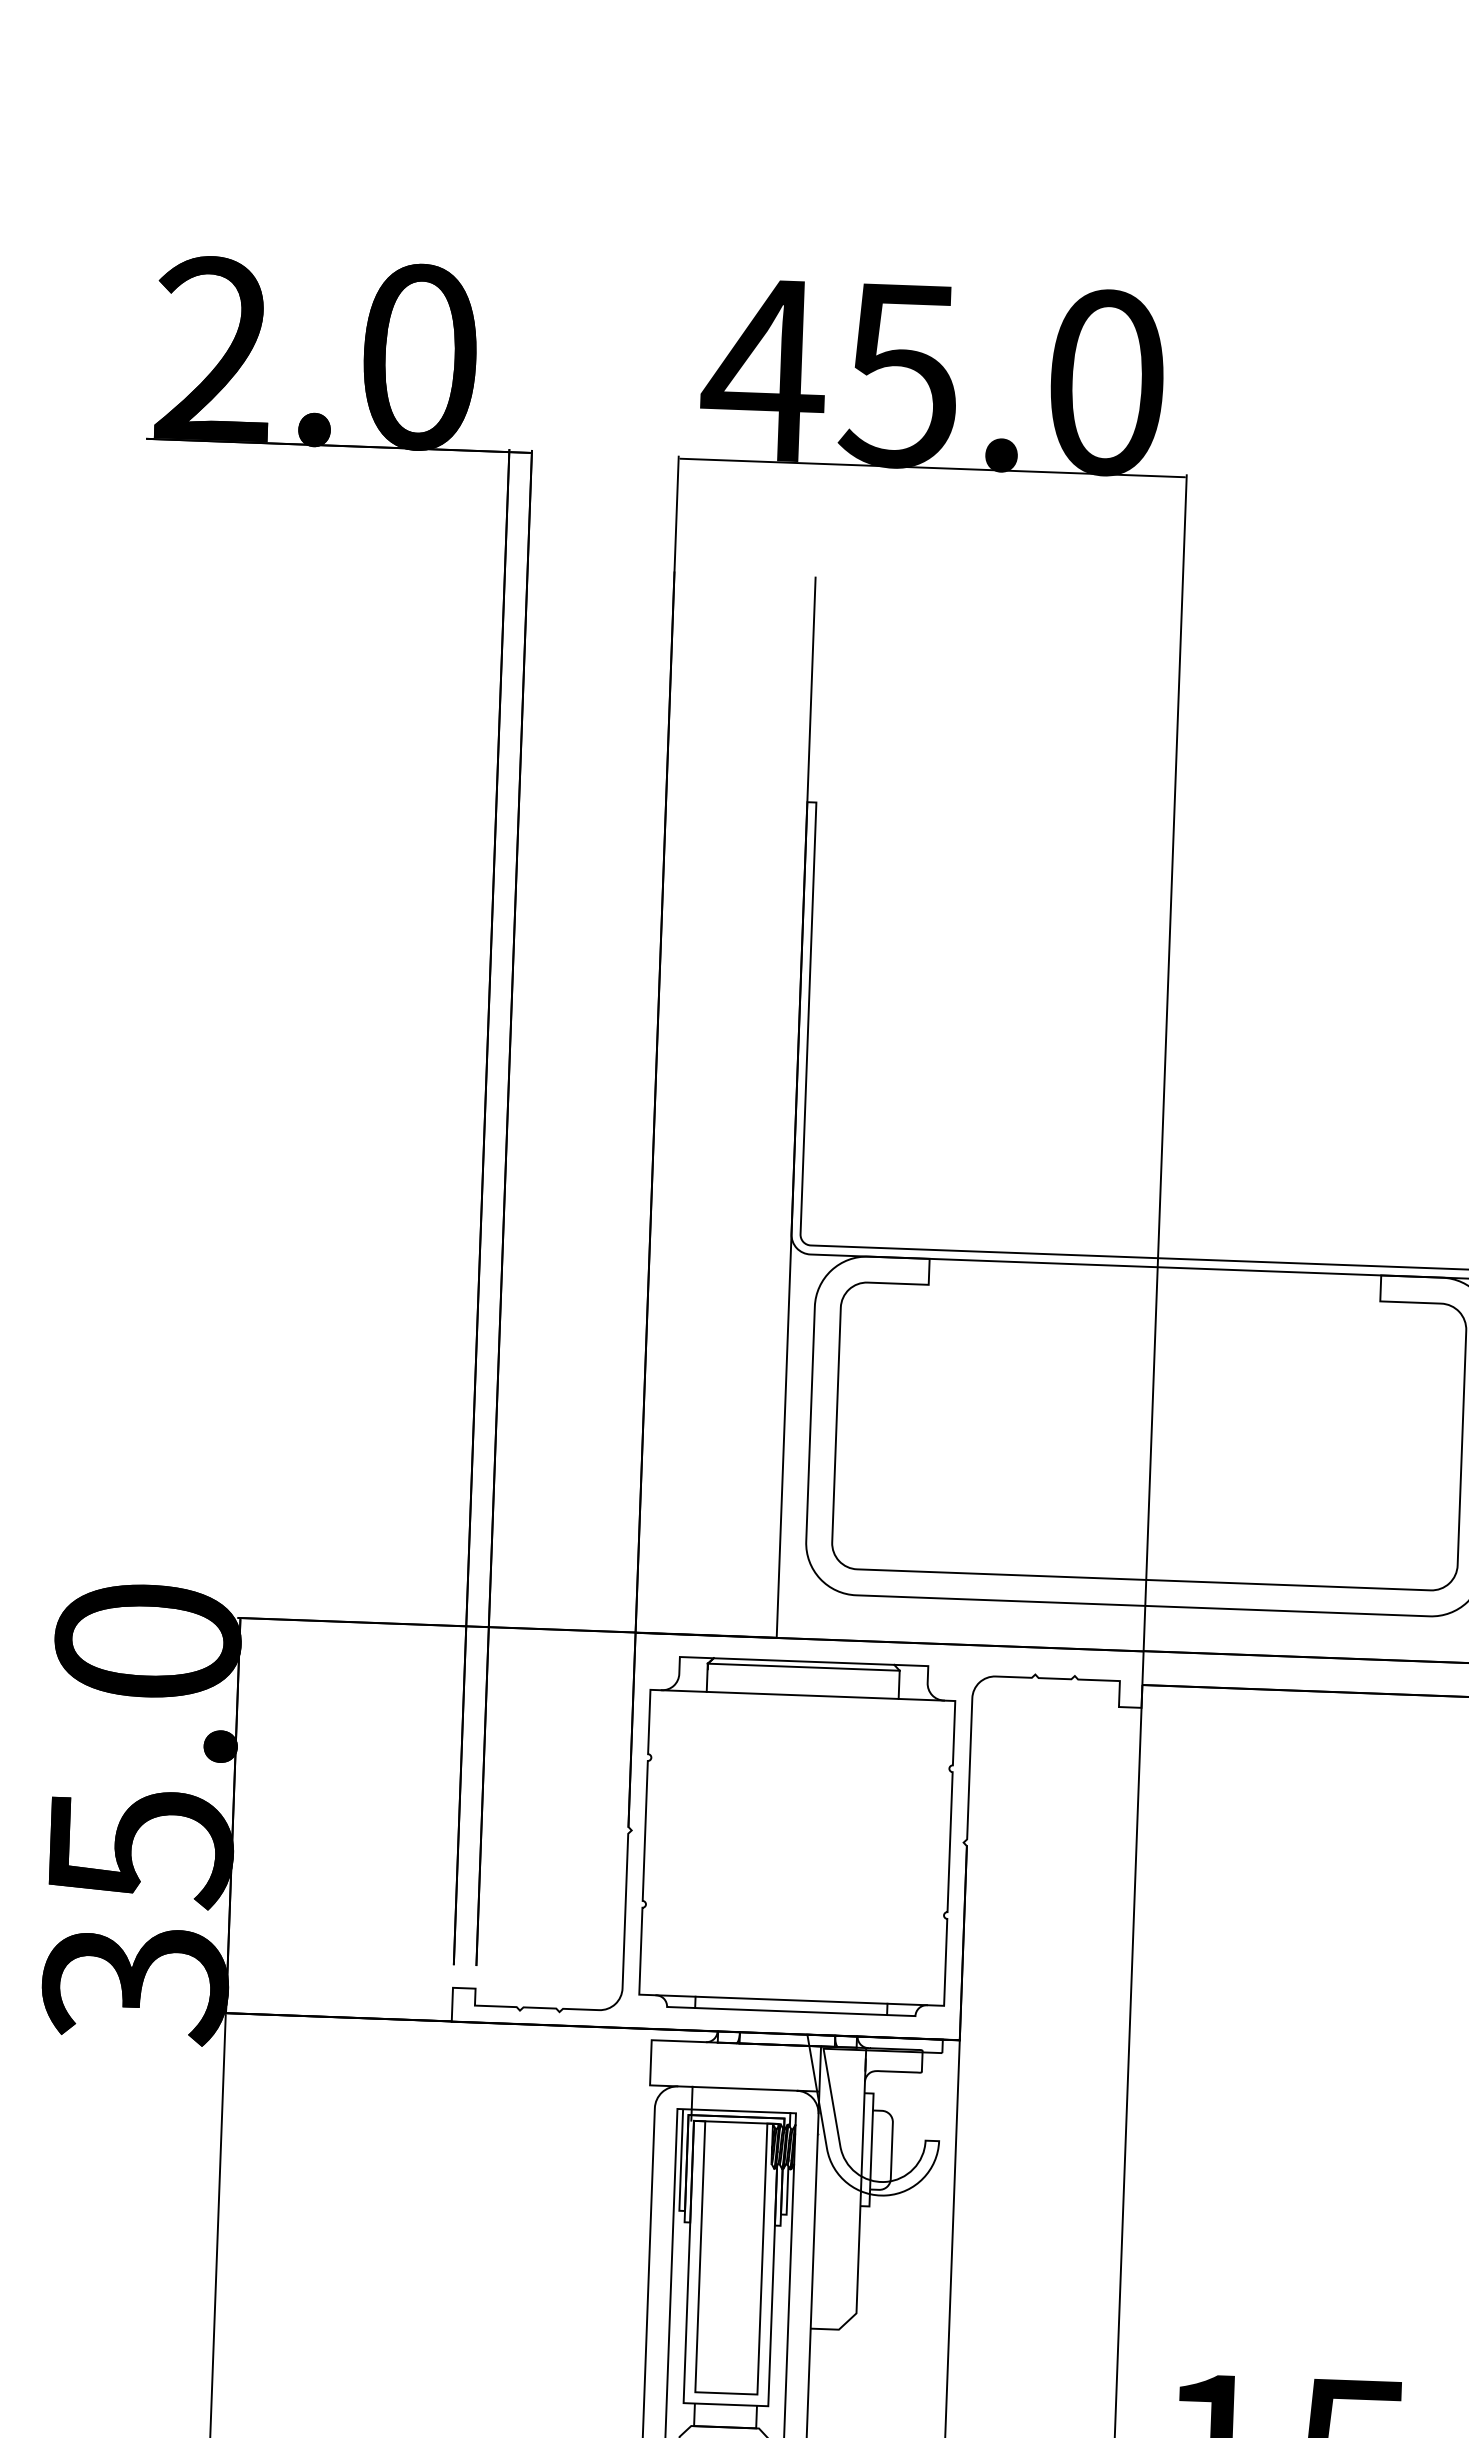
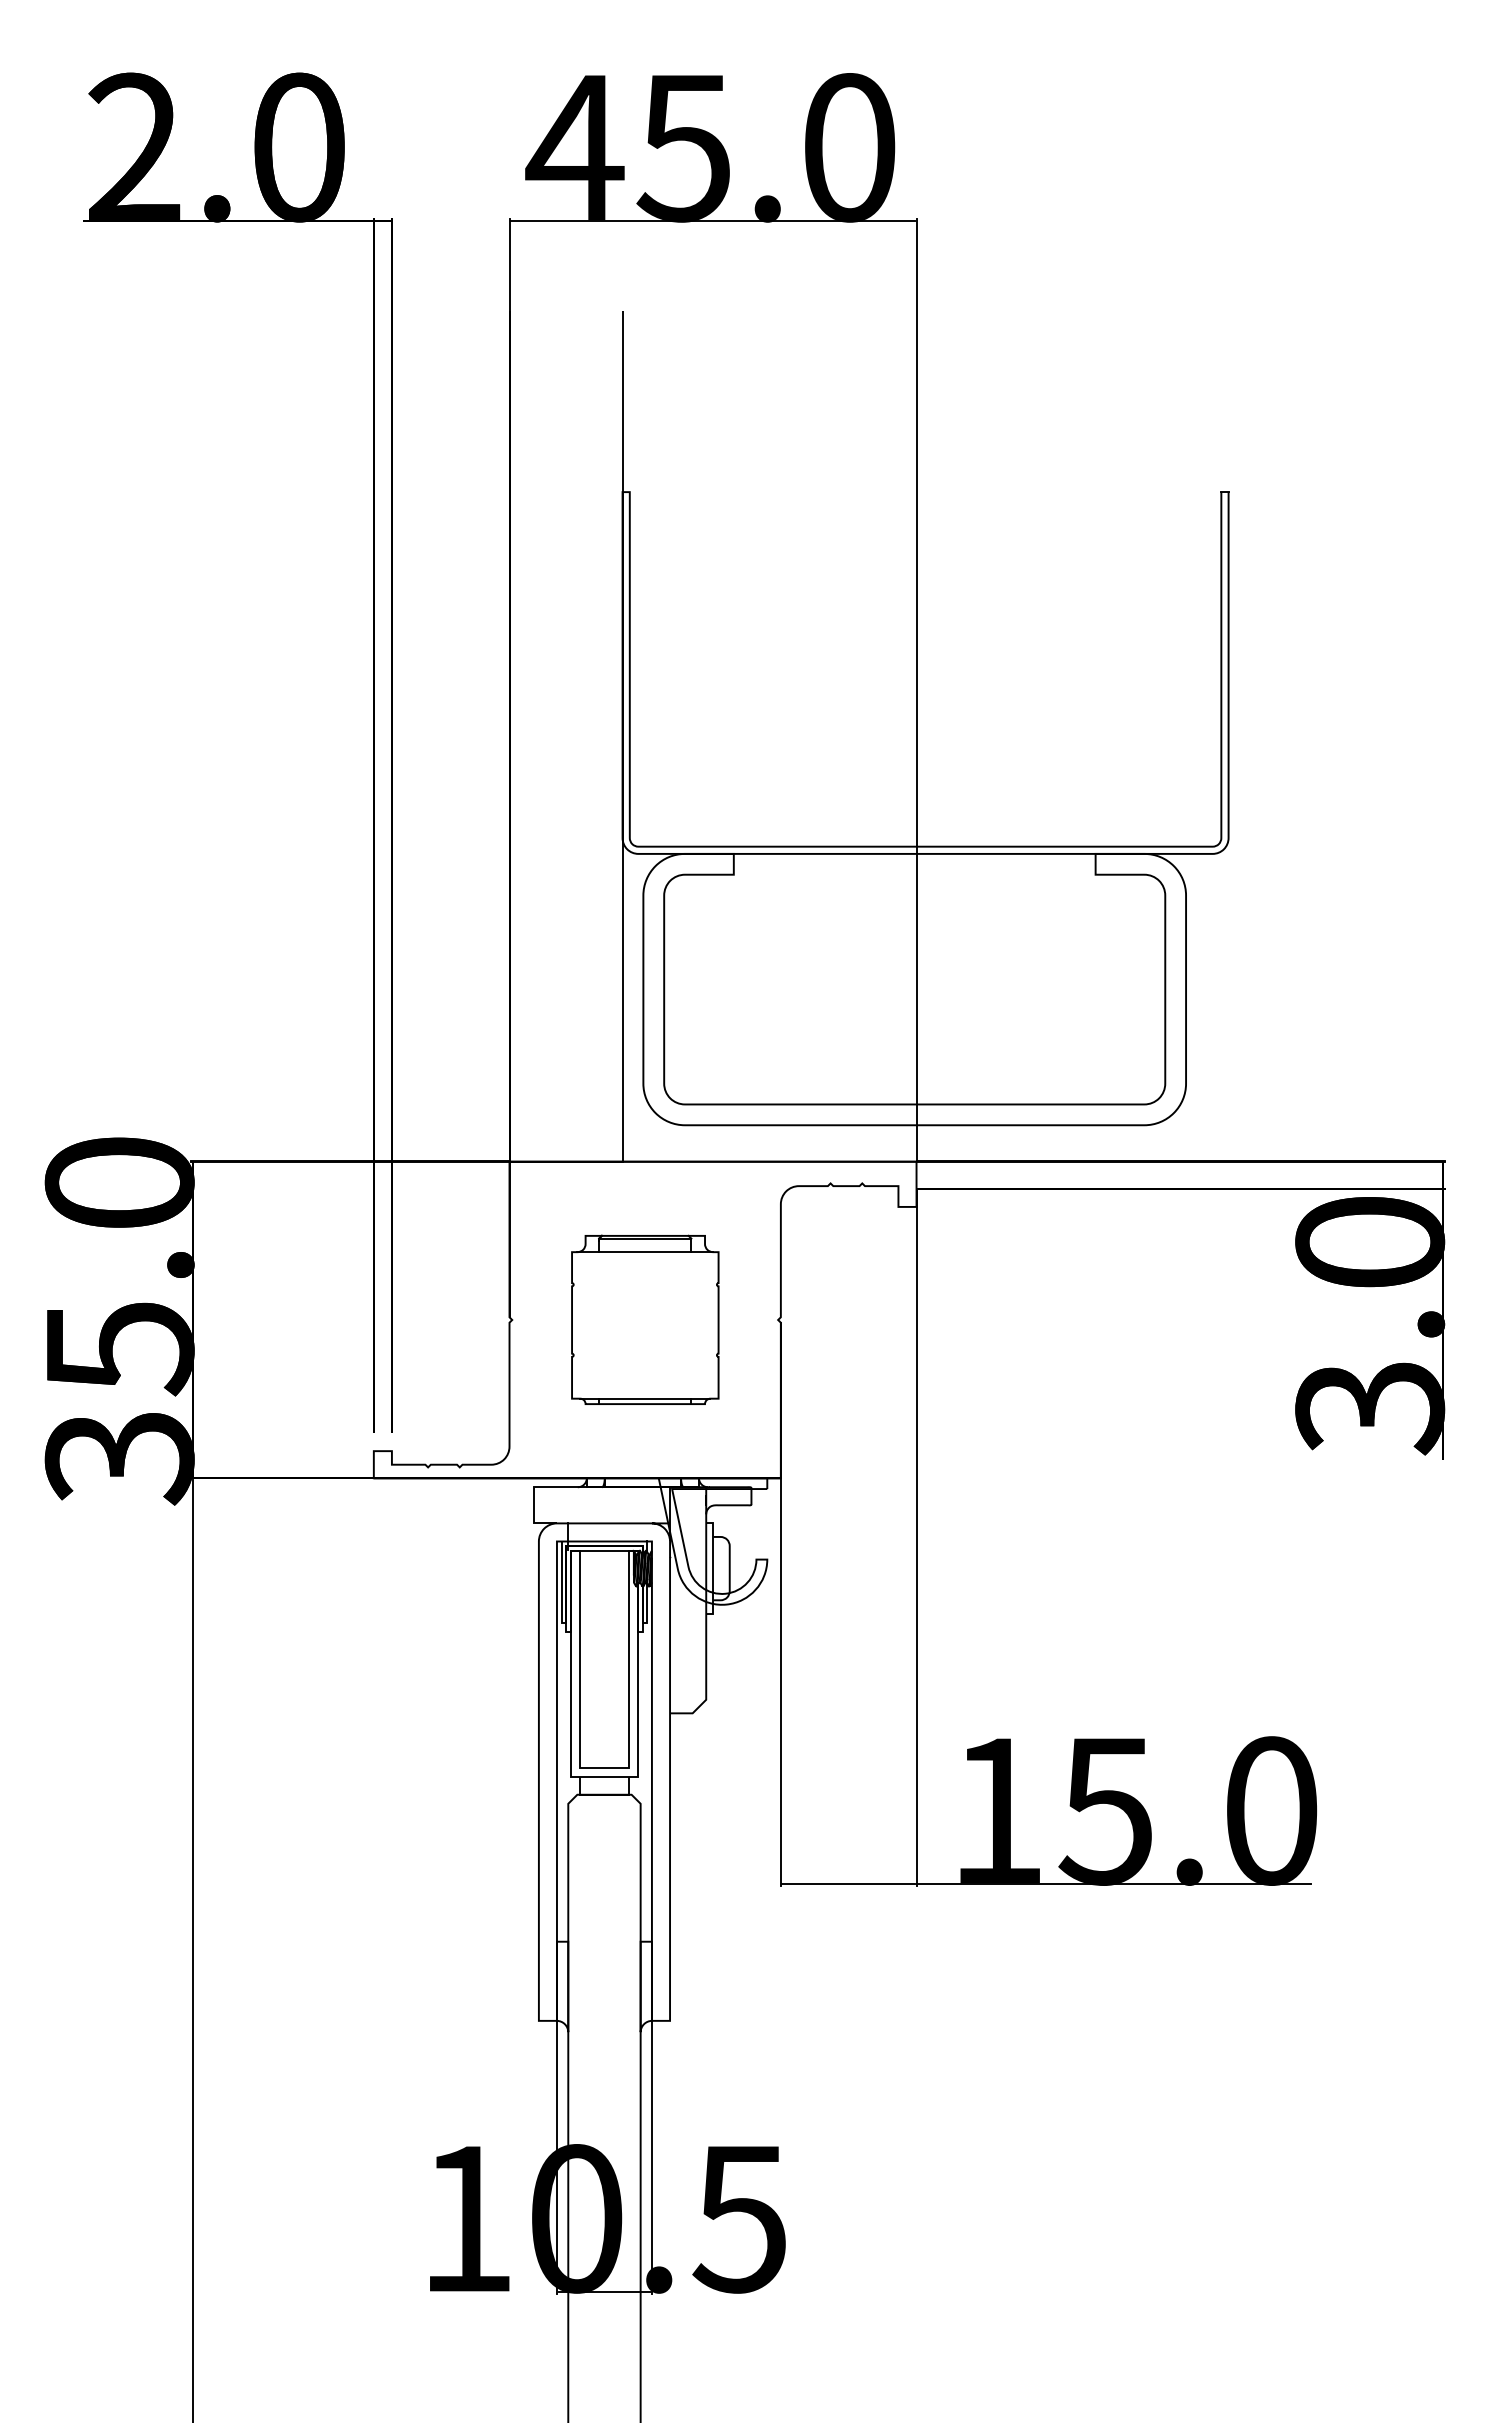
part: (798, 1835) -> (645, 1319), size x0.6

